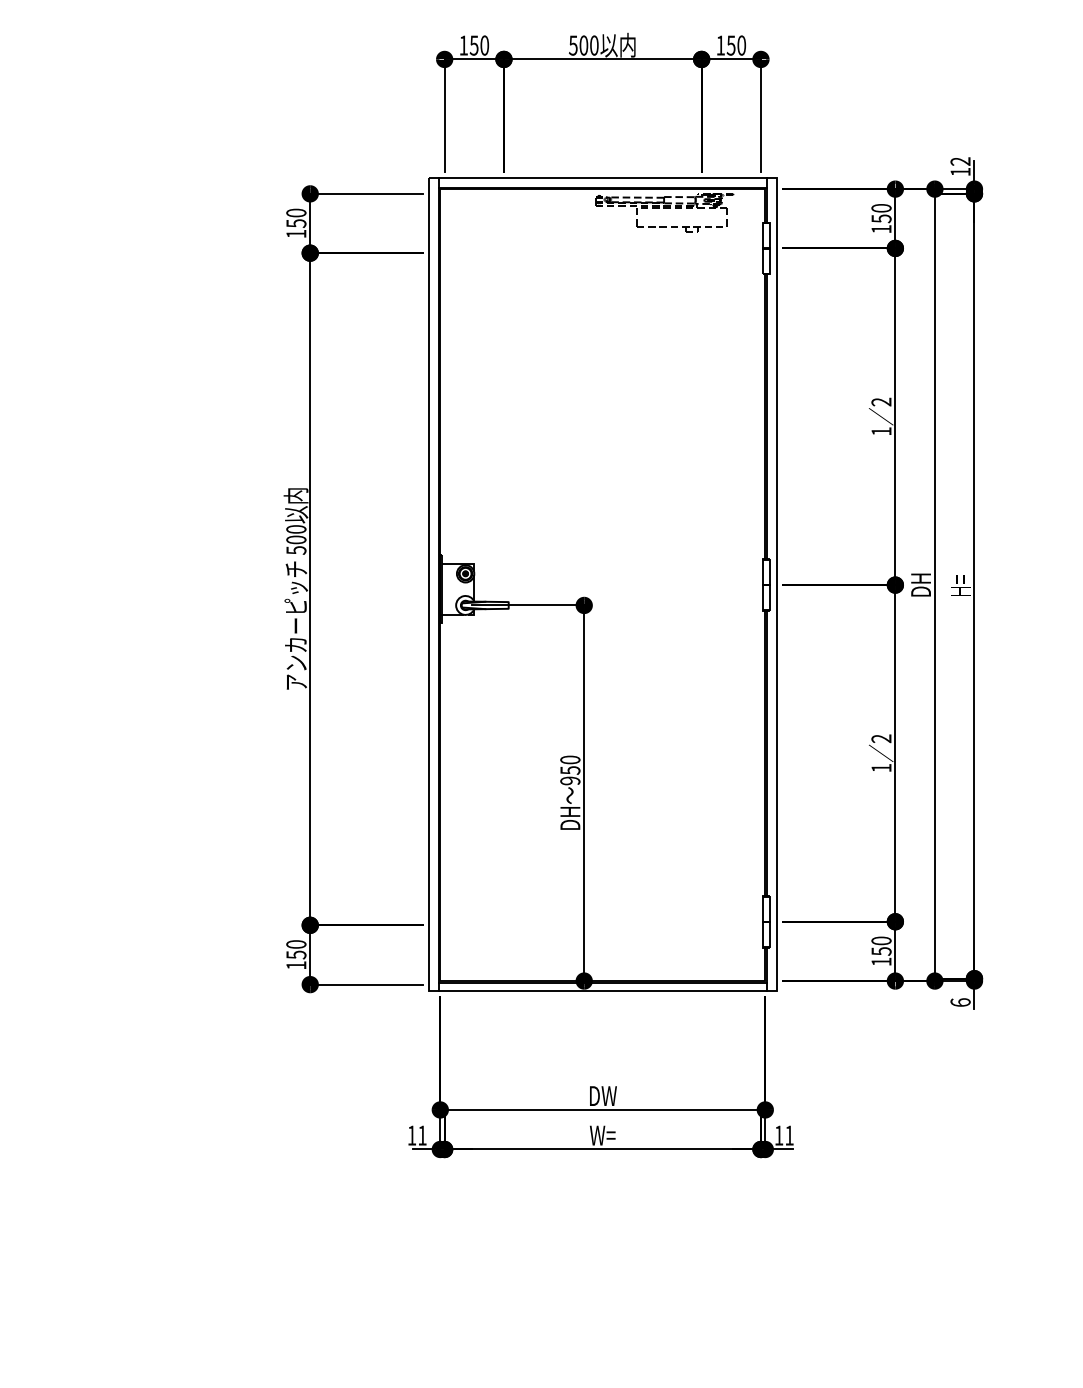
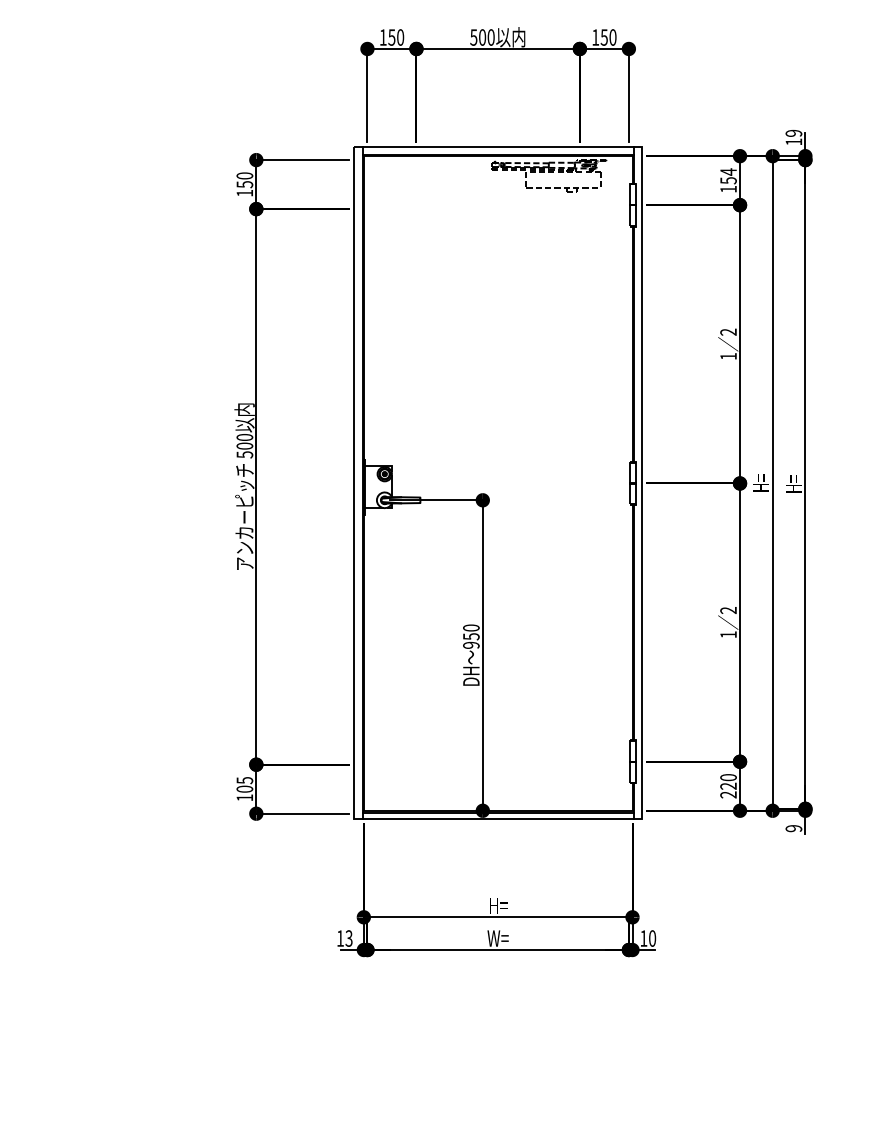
text: (960, 161) -> (793, 133), 12 -> 19
text: (881, 208) -> (728, 172), 150 -> 154
text: (920, 584) -> (760, 482), DH -> H=
text: (296, 949) -> (244, 784), 150 -> 105
text: (881, 956) -> (728, 790), 150 -> 220
text: (960, 1002) -> (793, 828), 6 -> 9
text: (603, 1095) -> (498, 905), DW -> H=
text: (422, 1135) -> (349, 938), 11 -> 13
text: (789, 1135) -> (652, 938), 11 -> 10

